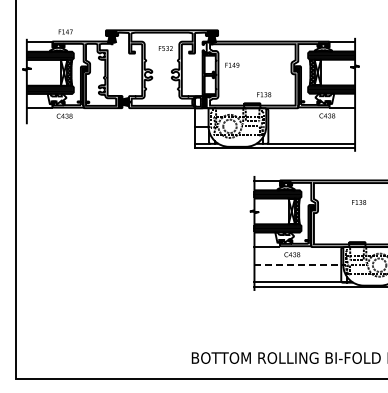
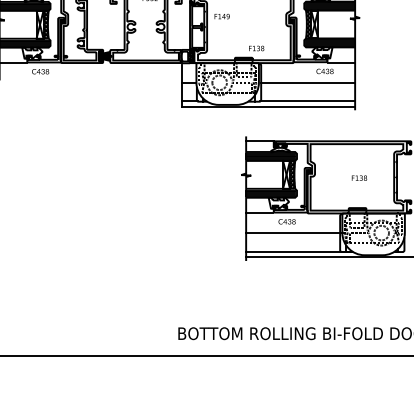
line: (311, 126) -> (307, 82), added
text: (359, 202) -> (359, 178), moved
line: (300, 265) -> (296, 233), dashed -> solid

